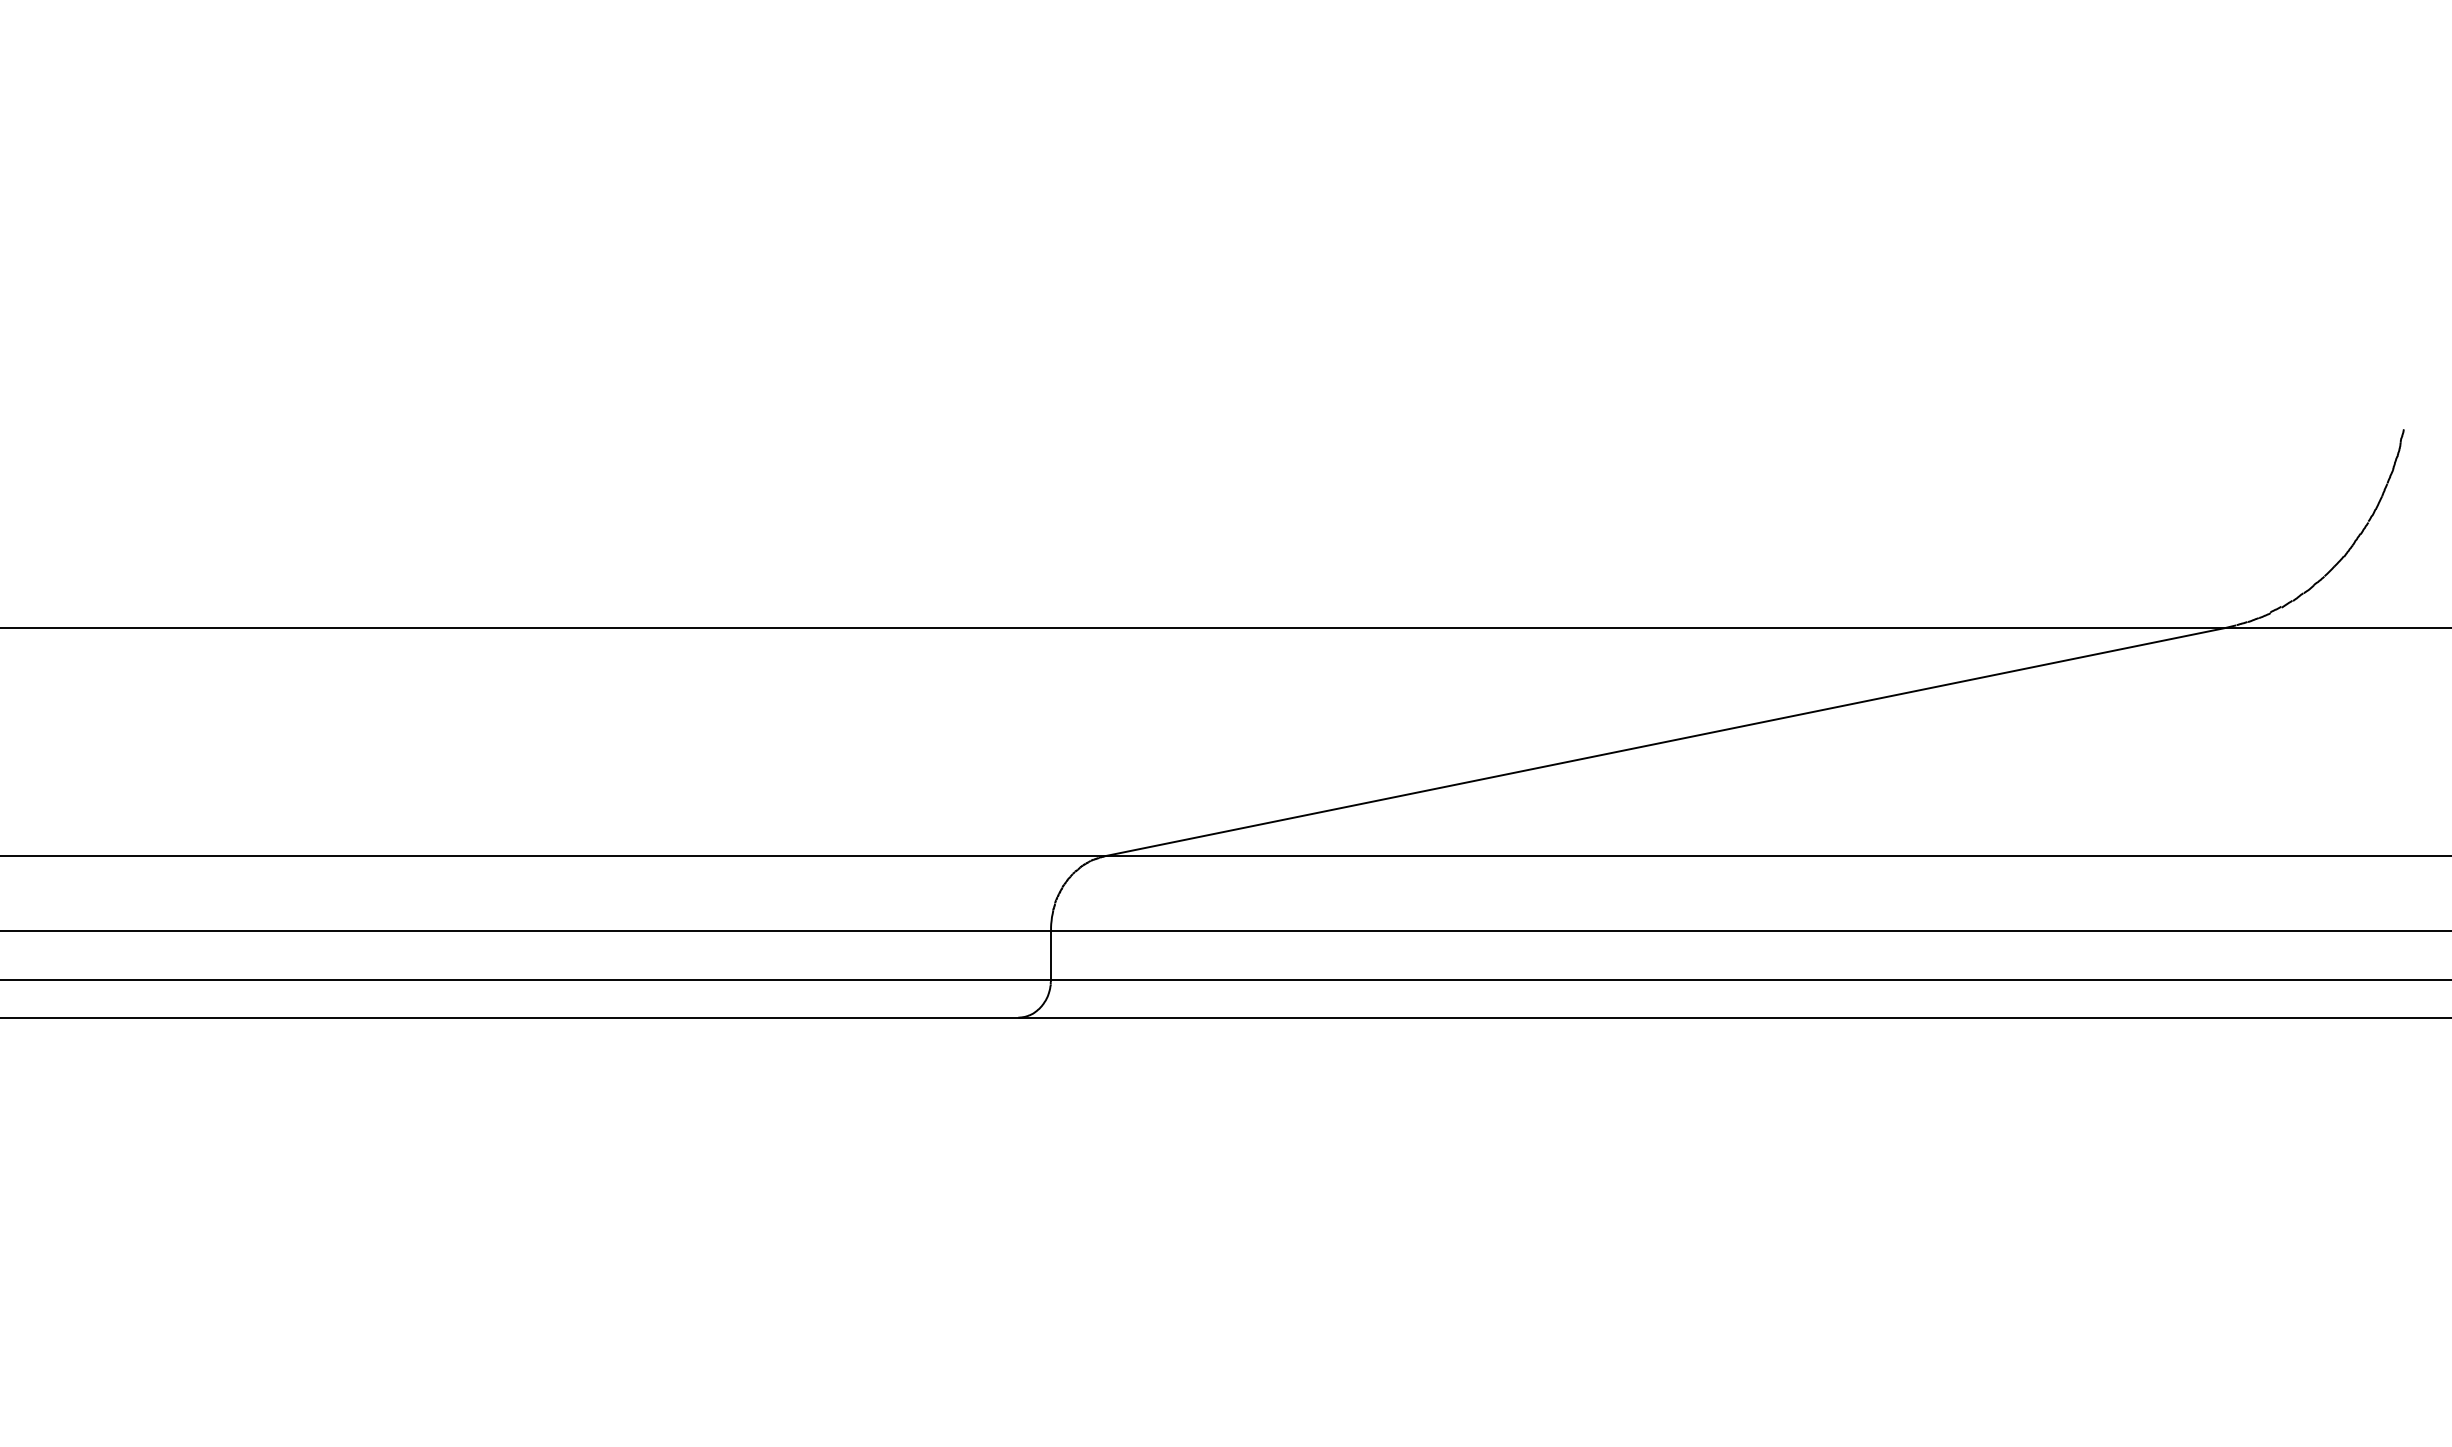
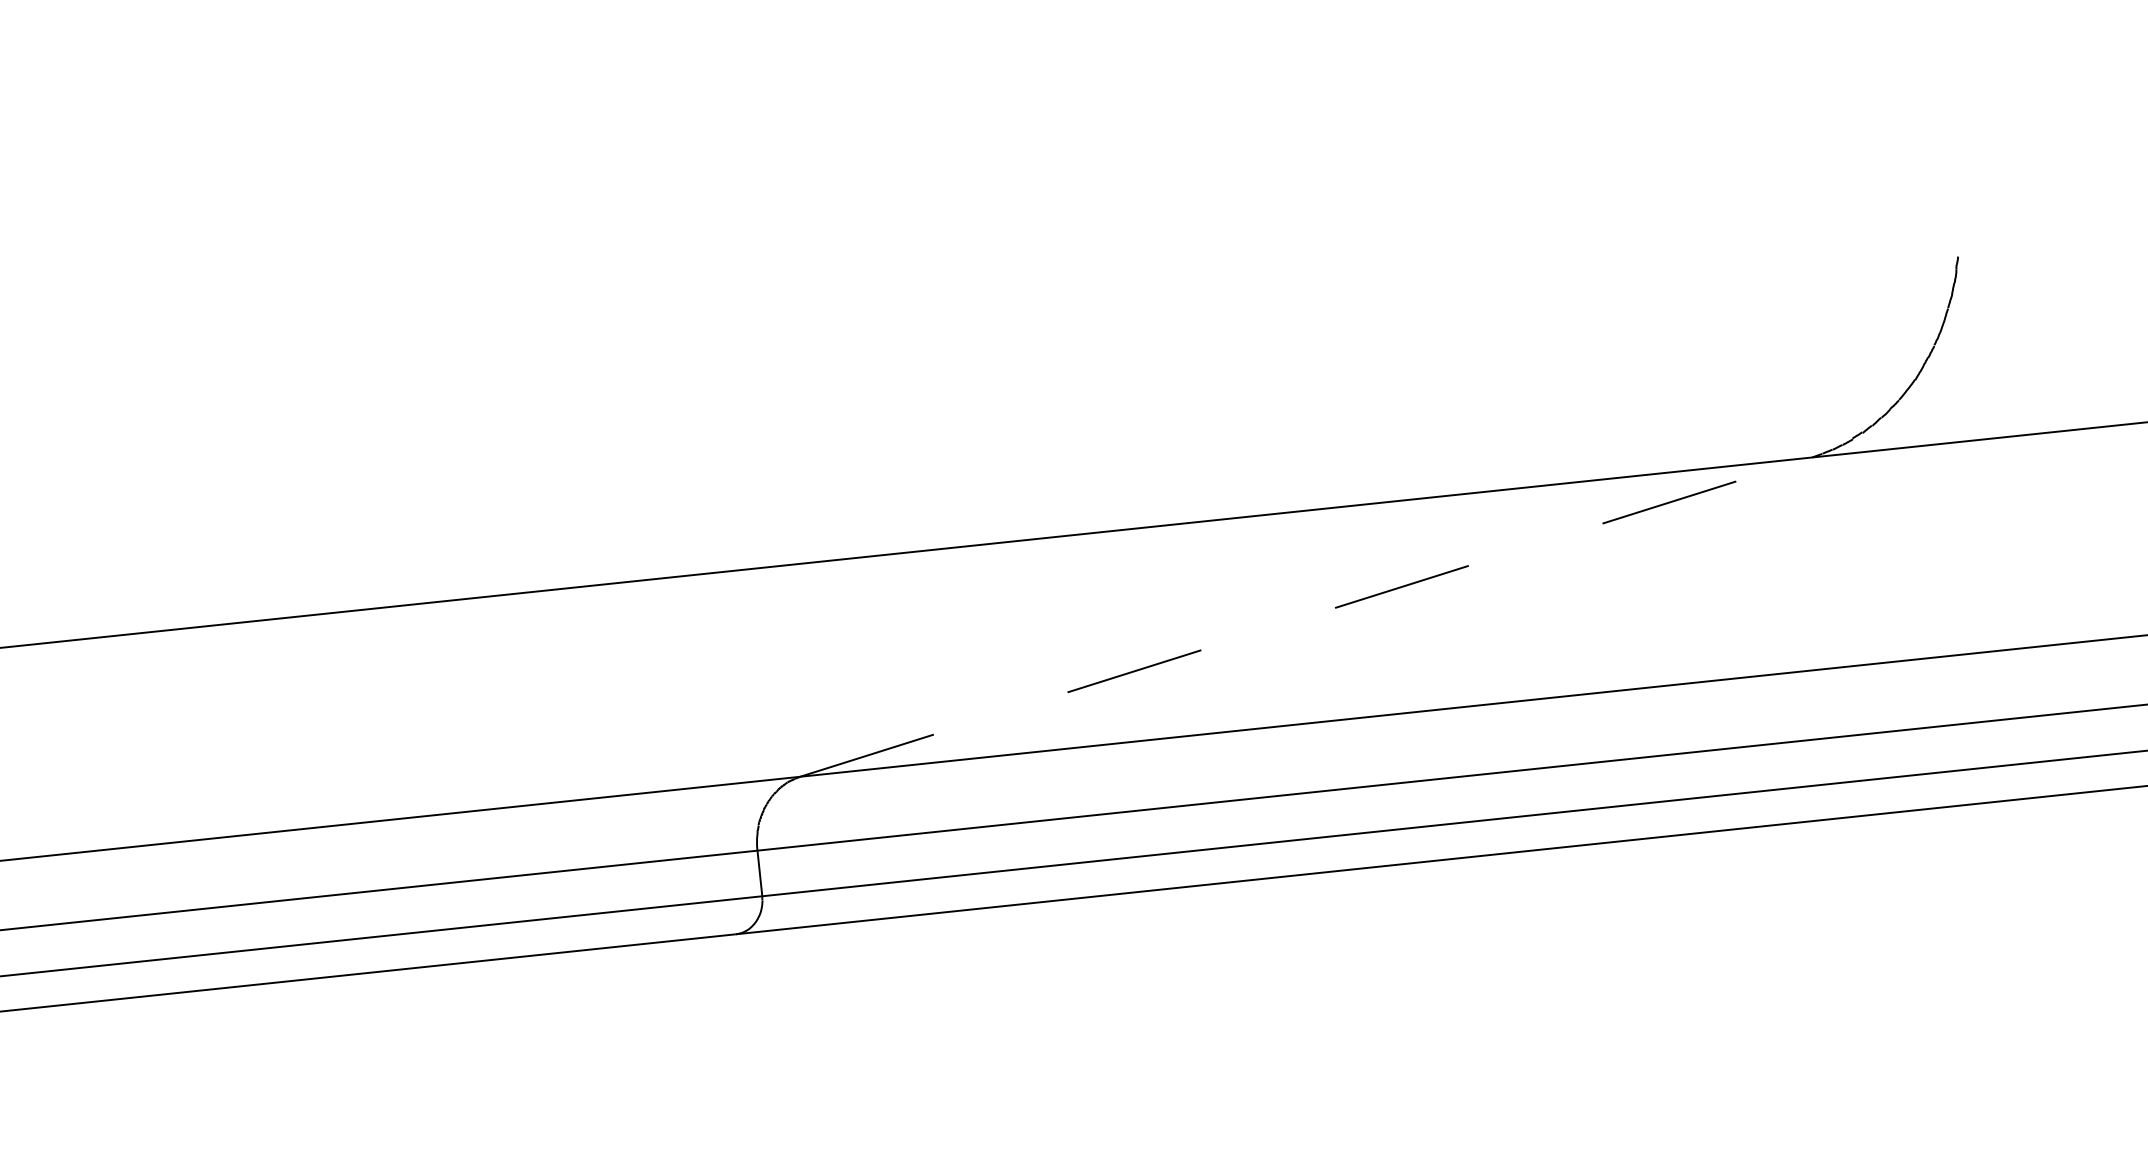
line: (1665, 742) -> (1306, 617), solid -> dashed

